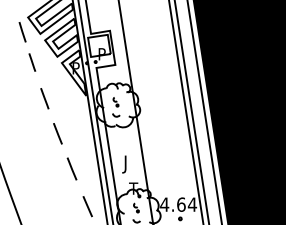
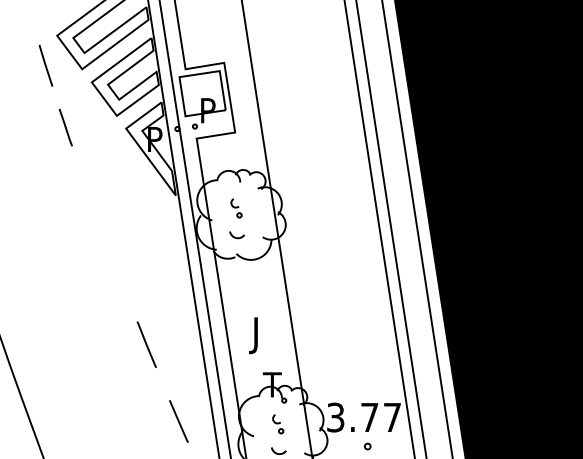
line: (44, 98) -> (90, 200), removed
line: (57, 133) -> (117, 272), removed
text: (178, 204) -> (363, 417), 4.64 -> 3.77

